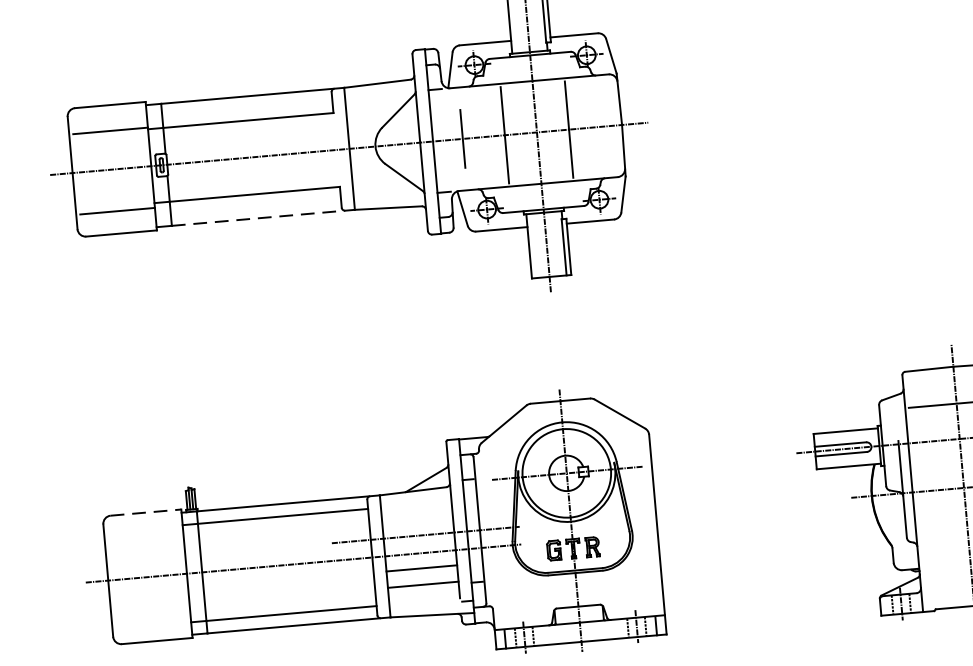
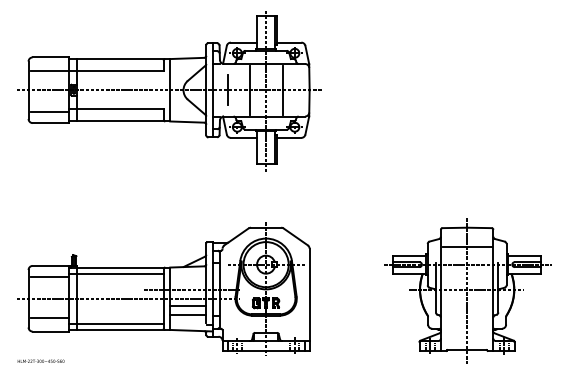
line: (263, 217) -> (123, 121), dashed -> solid
line: (147, 511) -> (51, 265), dashed -> solid
line: (145, 535) -> (49, 277), added
line: (152, 615) -> (49, 318), added

